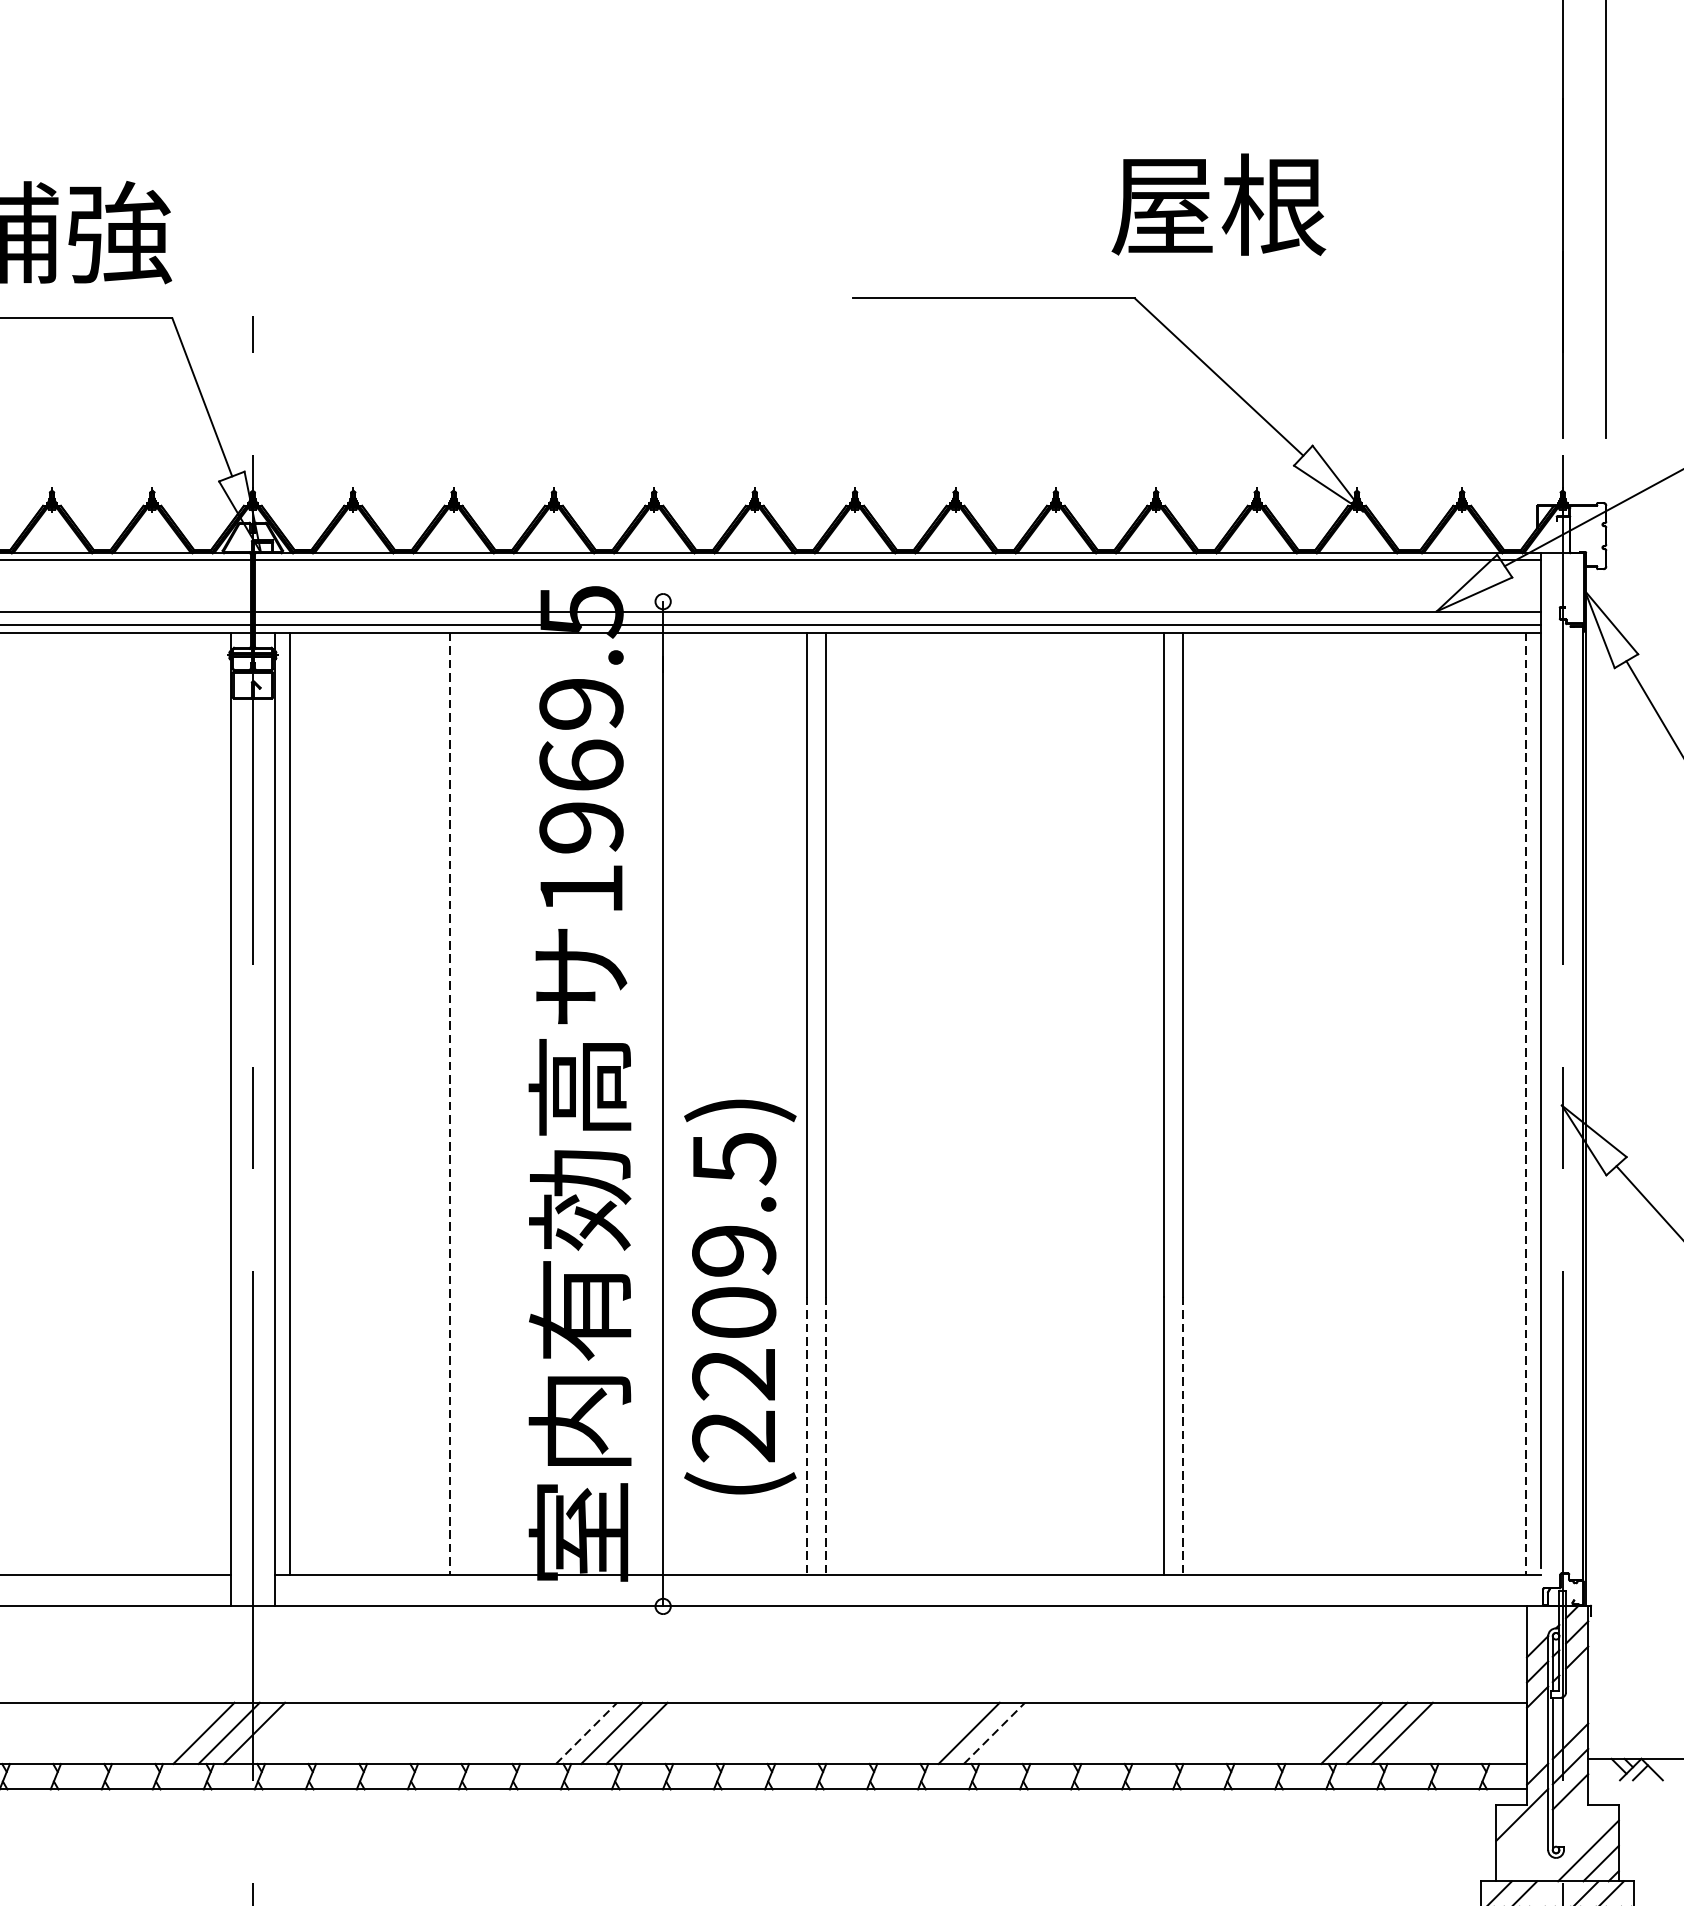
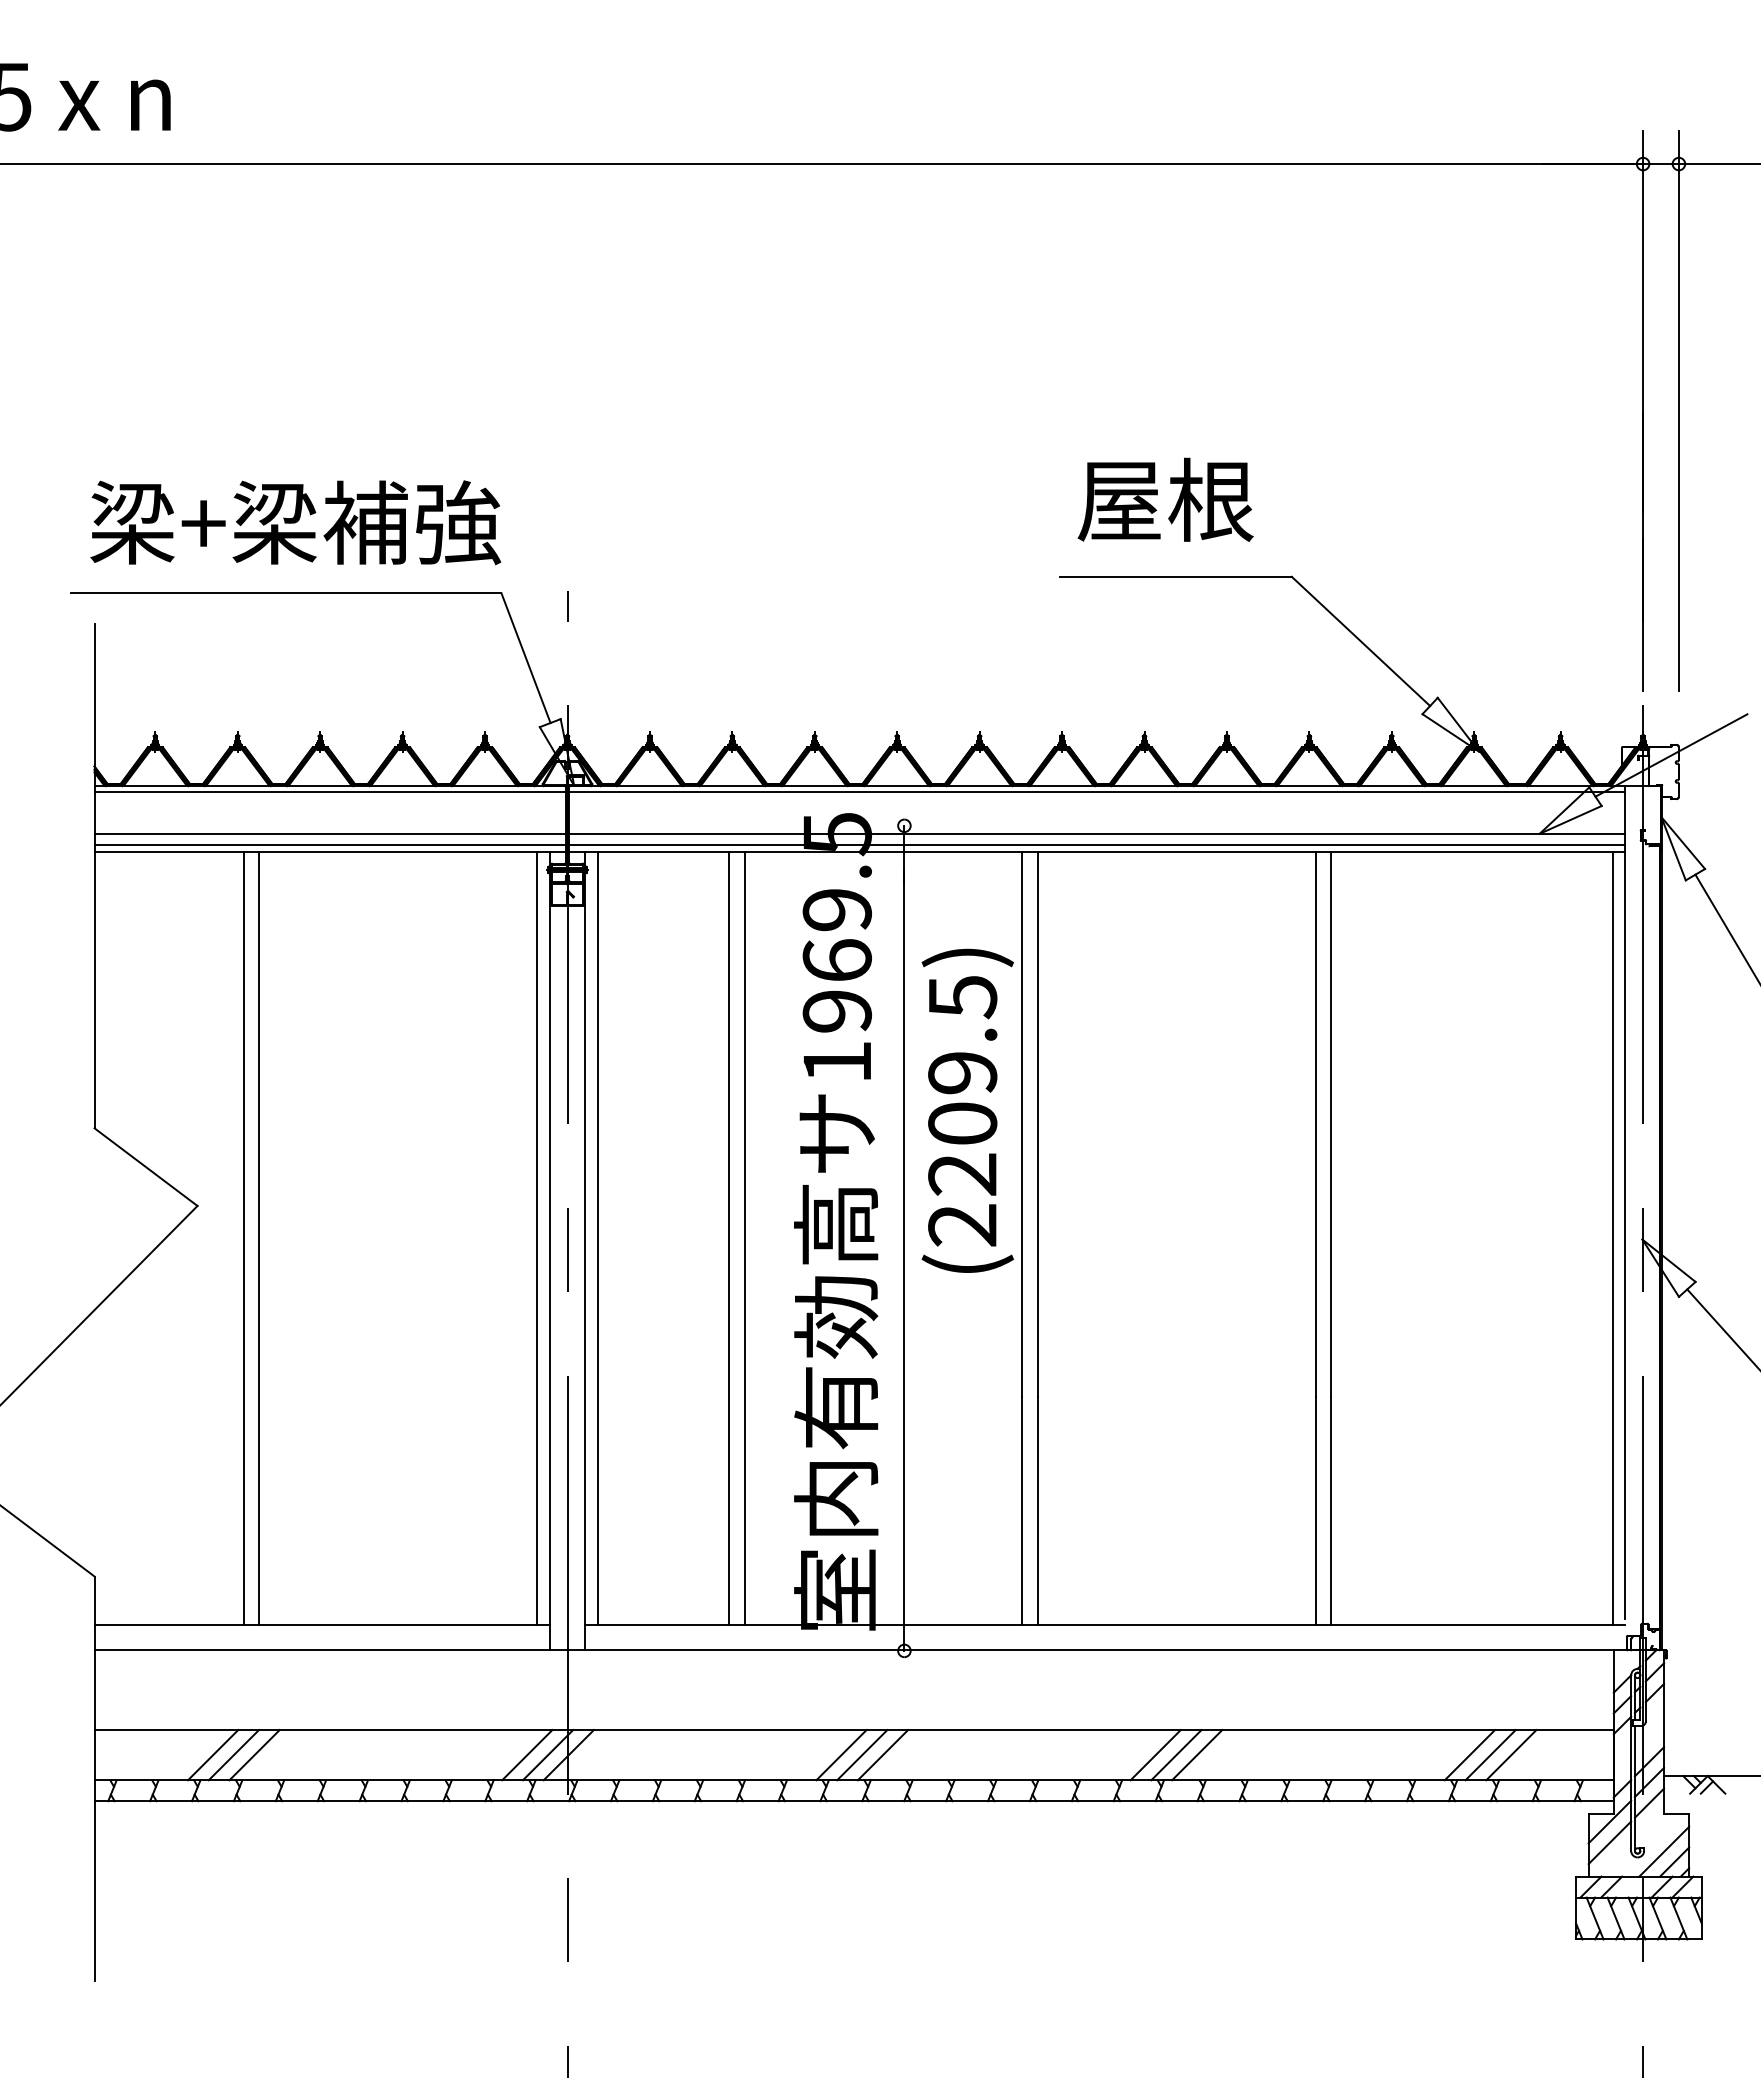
text: (1218, 204) -> (1165, 499), moved
line: (216, 1104) -> (537, 1238), added
line: (450, 1104) -> (729, 1238), dashed -> solid
line: (468, 1104) -> (744, 1238), added
line: (1525, 1104) -> (1612, 1238), dashed -> solid
text: (739, 1296) -> (967, 1110), moved
line: (806, 1436) -> (1022, 1511), dashed -> solid
line: (825, 1436) -> (1037, 1511), dashed -> solid
line: (1183, 1436) -> (1331, 1511), dashed -> solid
line: (586, 1733) -> (841, 1755), dashed -> solid
line: (994, 1733) -> (1176, 1755), dashed -> solid
line: (1020, 1733) -> (1197, 1755), added
line: (1521, 1839) -> (1609, 1842), added

